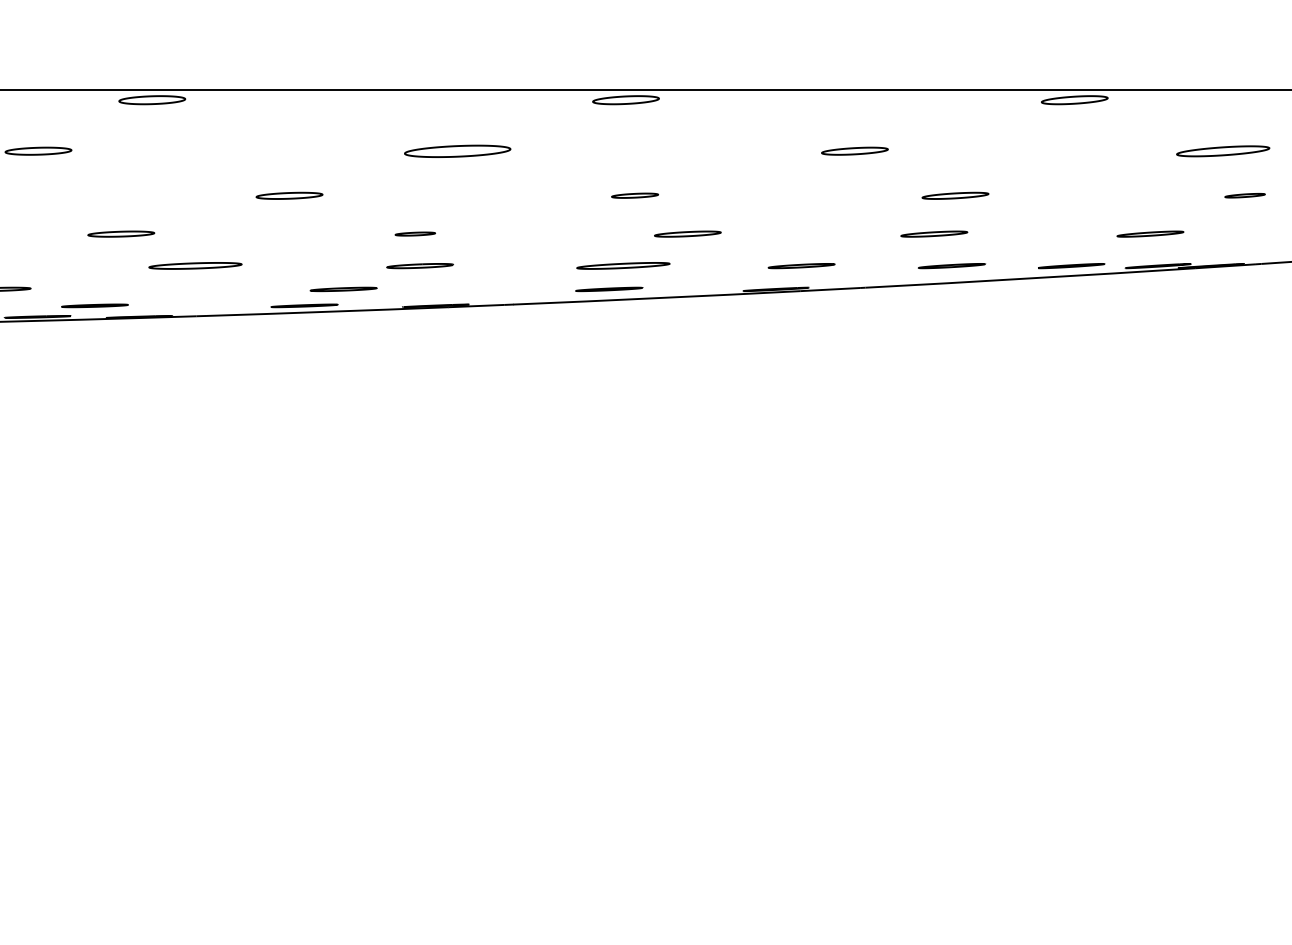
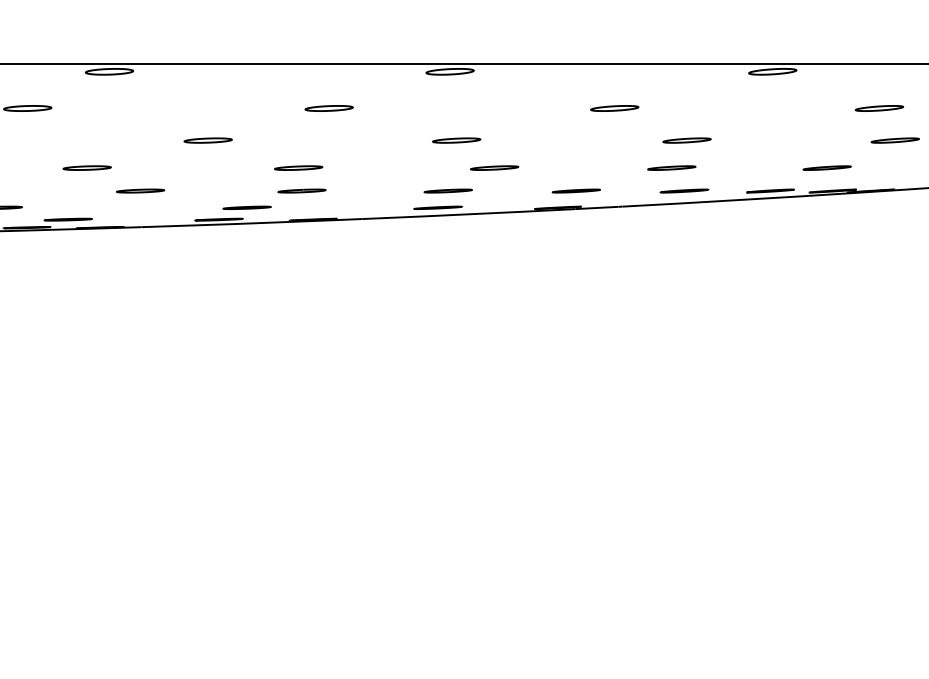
part: (457, 150) -> (328, 107), size x0.62
part: (1222, 150) -> (879, 107), size x0.71
part: (634, 195) -> (456, 140), size x1.43
part: (1244, 195) -> (894, 140), size x1.67
part: (415, 233) -> (298, 167), size x1.67
part: (195, 266) -> (140, 191), size x0.71
part: (623, 266) -> (448, 191), size x0.71

